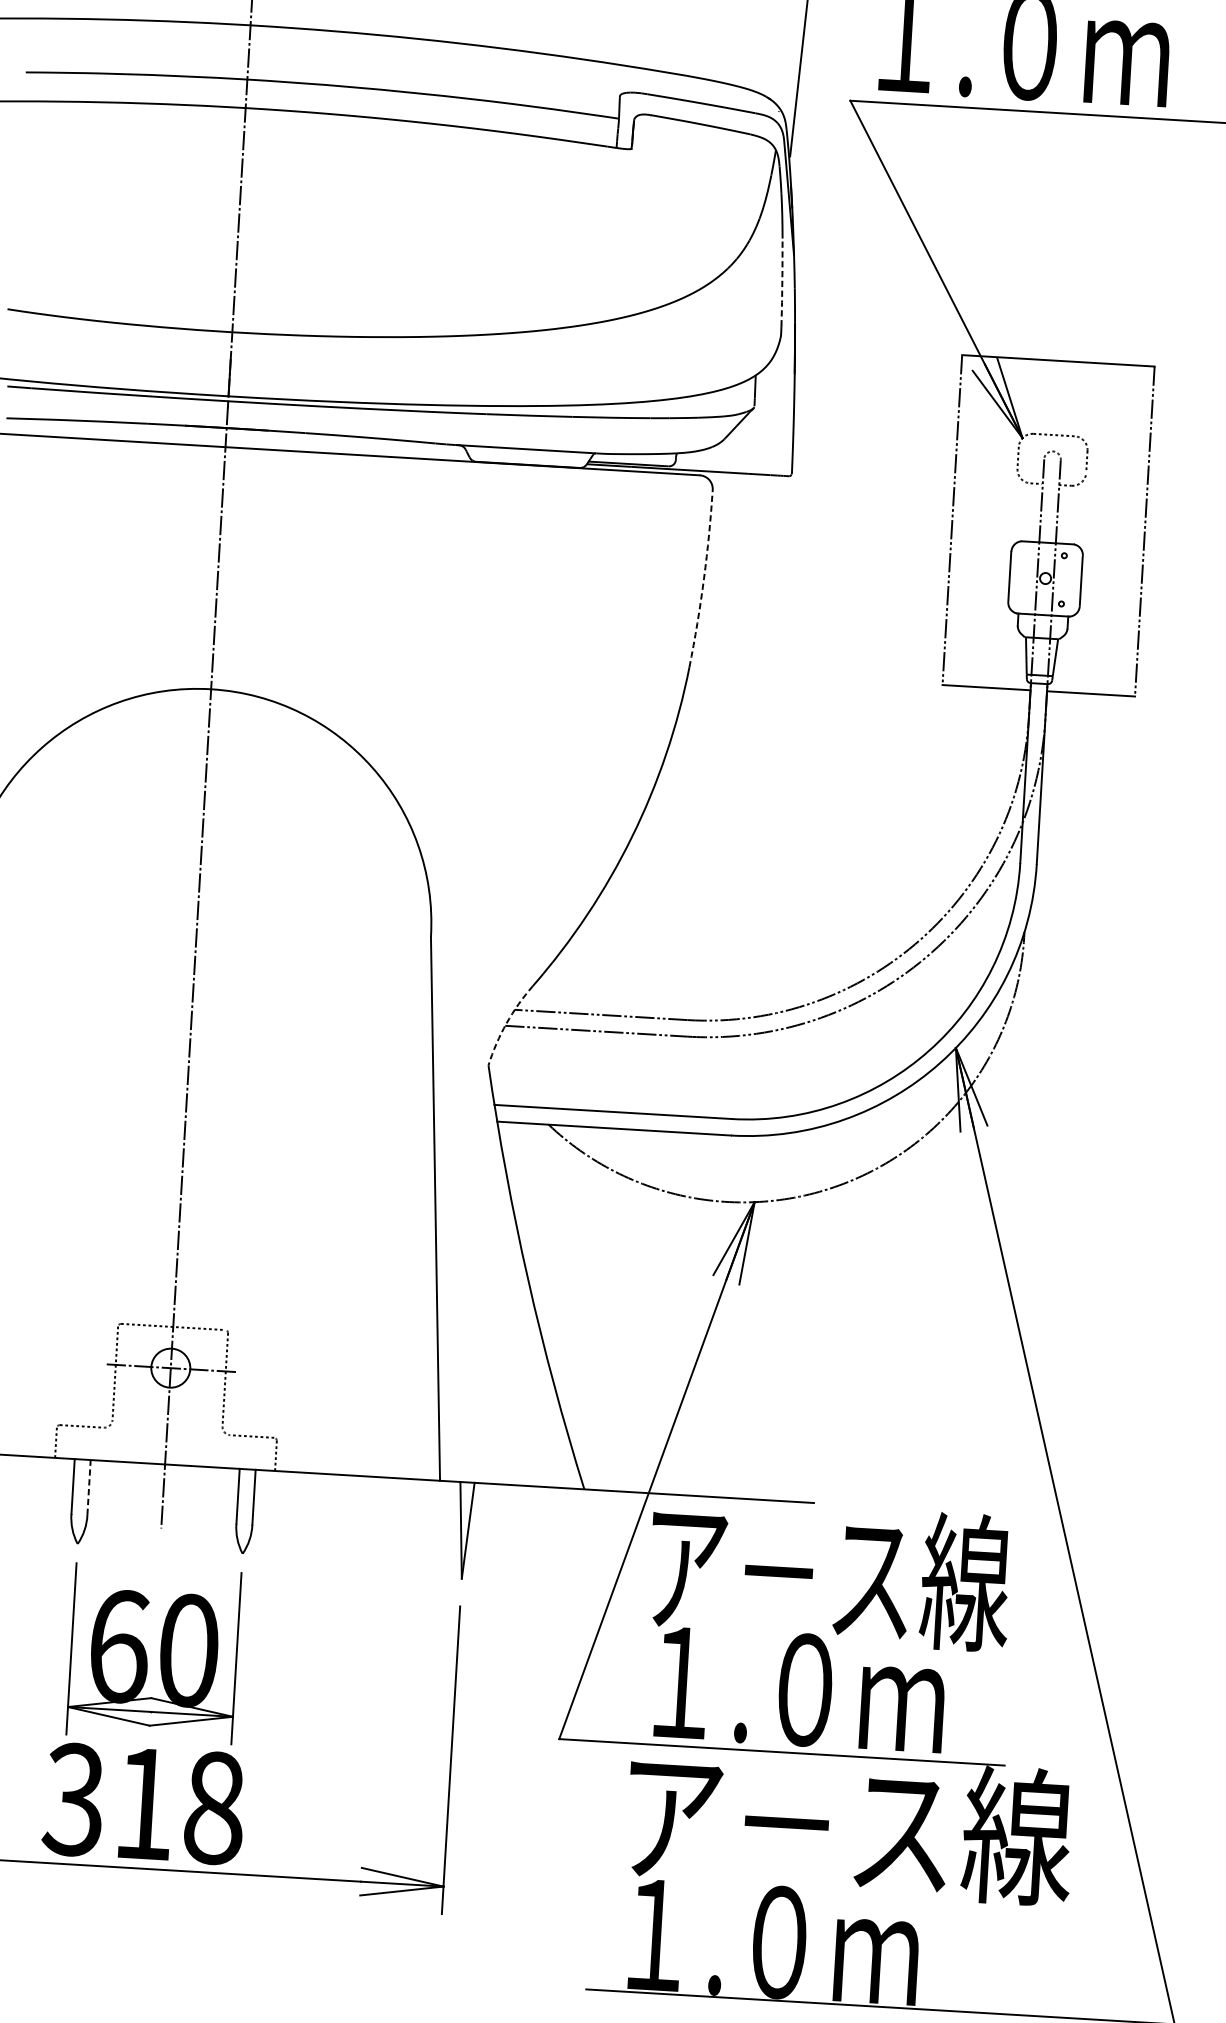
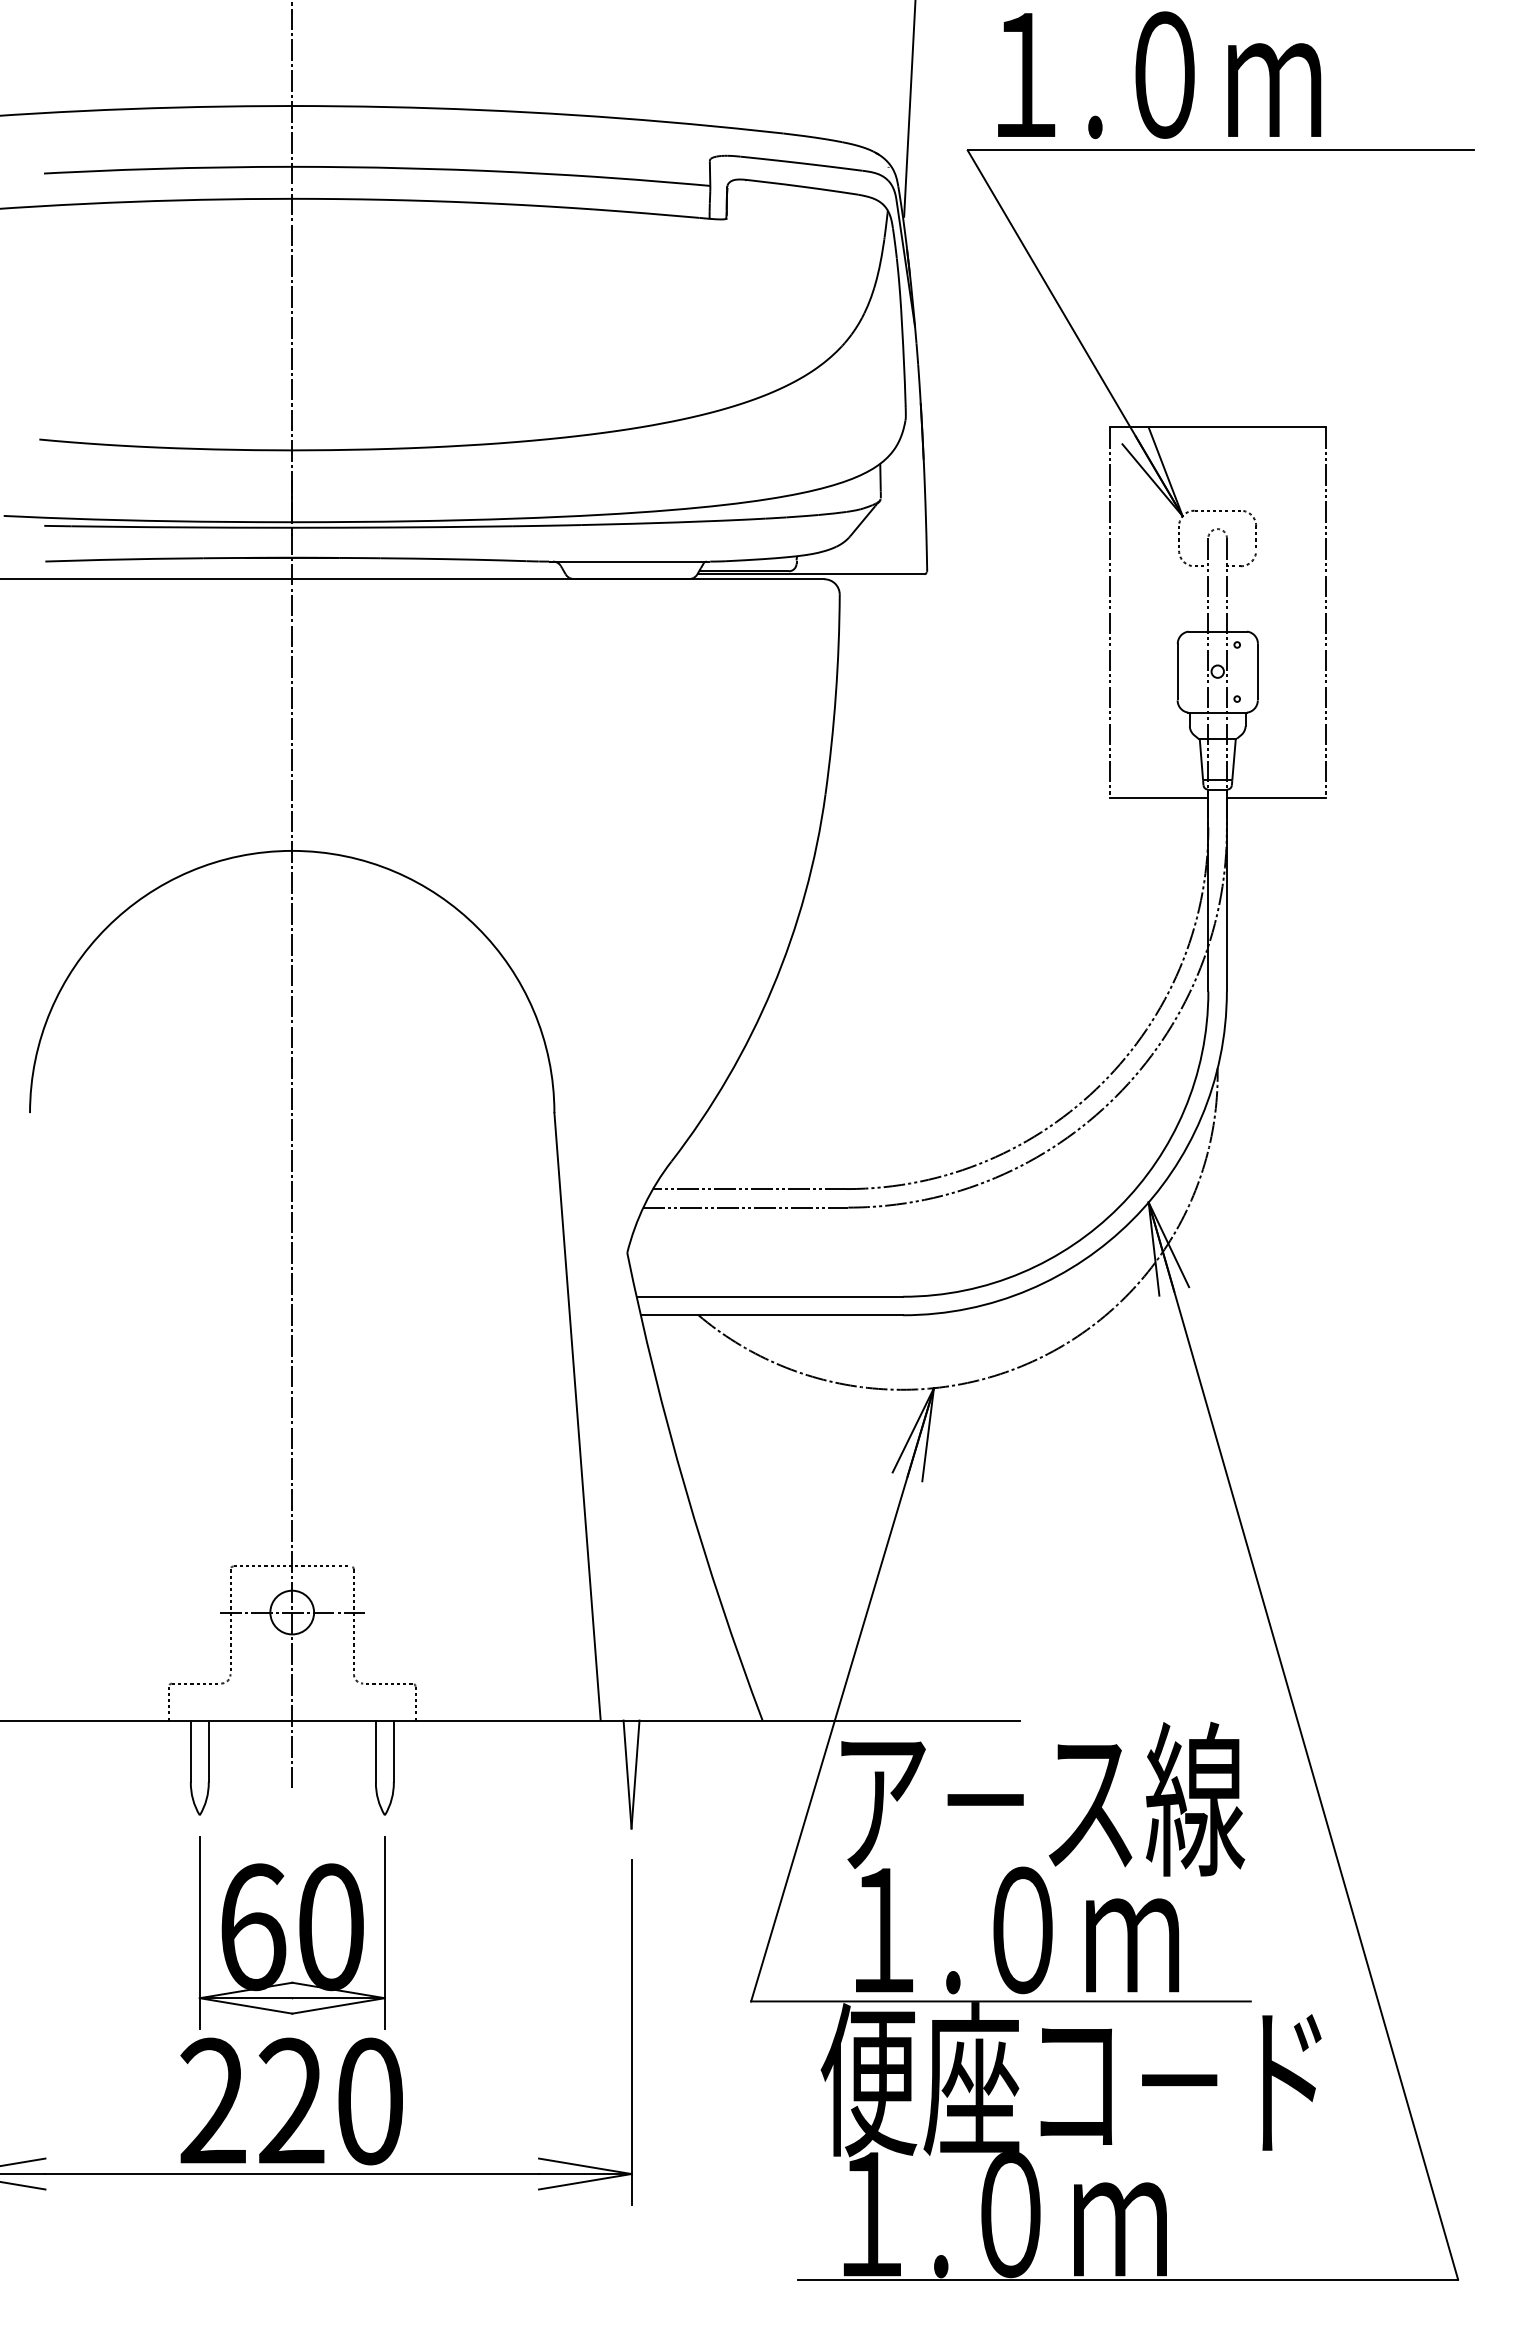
line: (782, 282) -> (903, 358), dashed -> solid
arc: (703, 578) -> (835, 694), dashed -> solid
arc: (506, 1023) -> (644, 1204), dashed -> solid
line: (88, 1487) -> (208, 1751), dashed -> solid
text: (143, 1803) -> (290, 2101), 318 -> 220
text: (844, 1825) -> (1075, 2079), ア－ス線 -> 便座コ－ド

